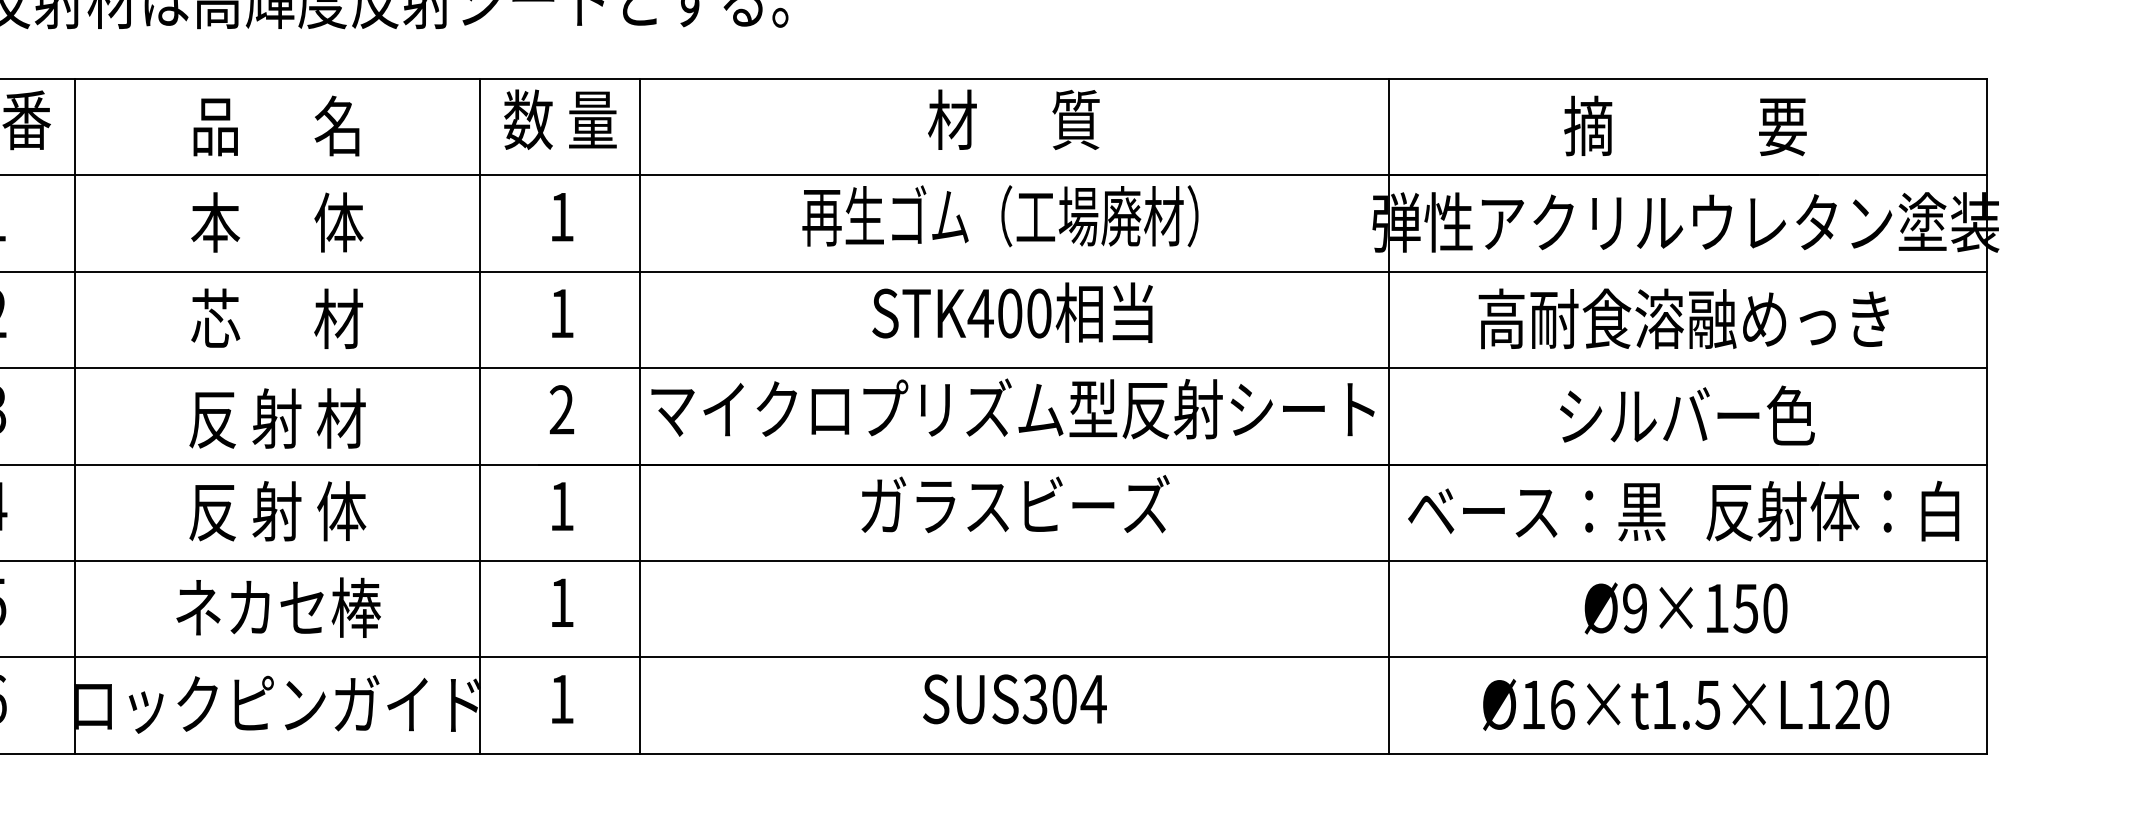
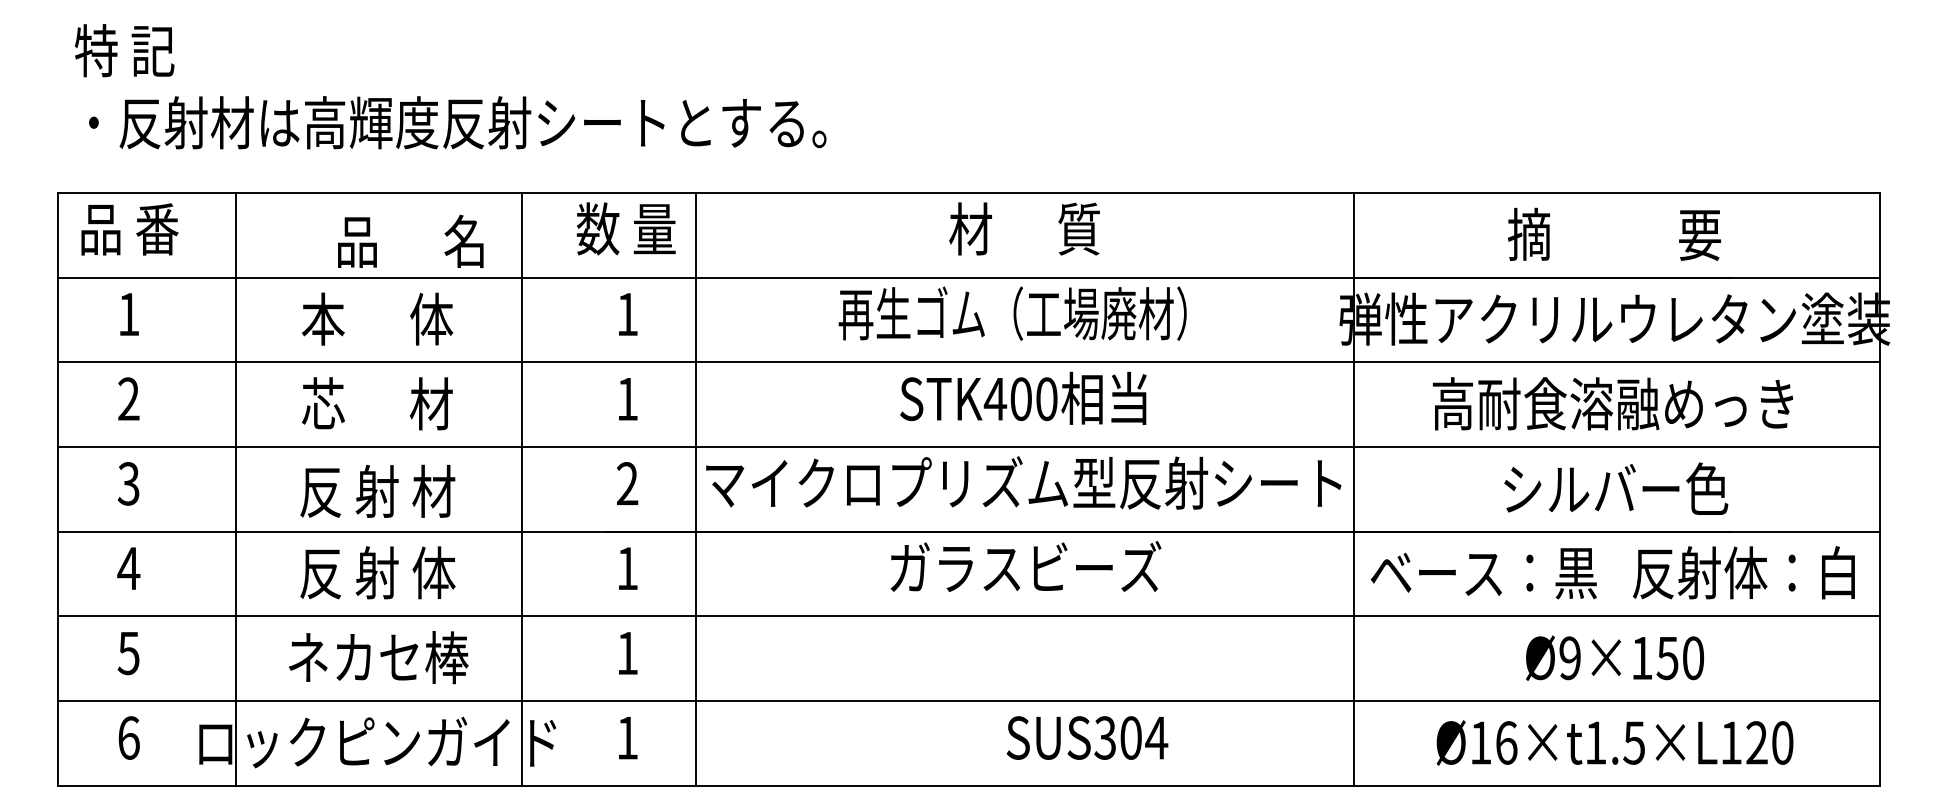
text: (276, 126) -> (410, 241), moved
line: (74, 415) -> (235, 488), moved
line: (479, 415) -> (522, 488), moved
text: (1014, 698) -> (1087, 737), moved

